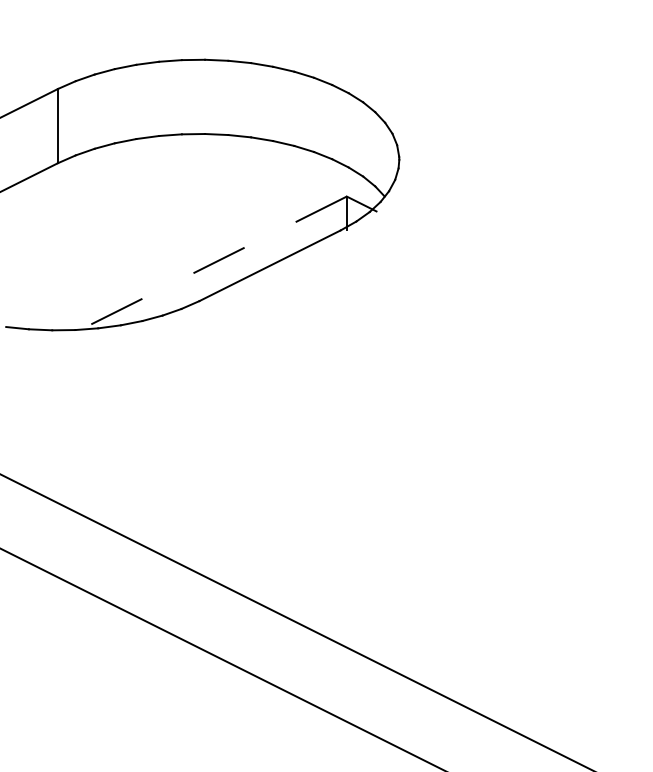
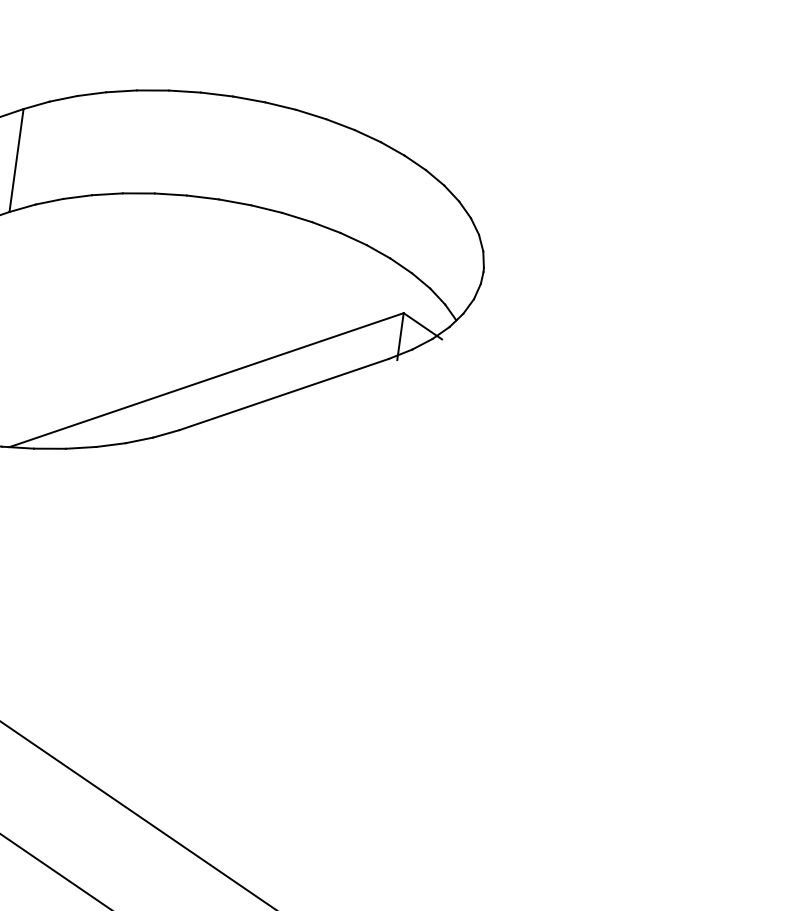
line: (213, 263) -> (206, 380), dashed -> solid

